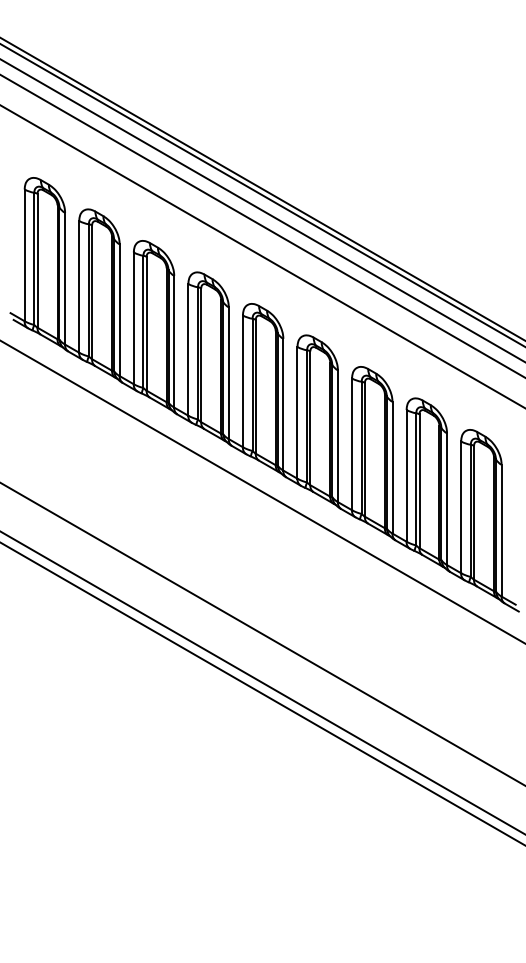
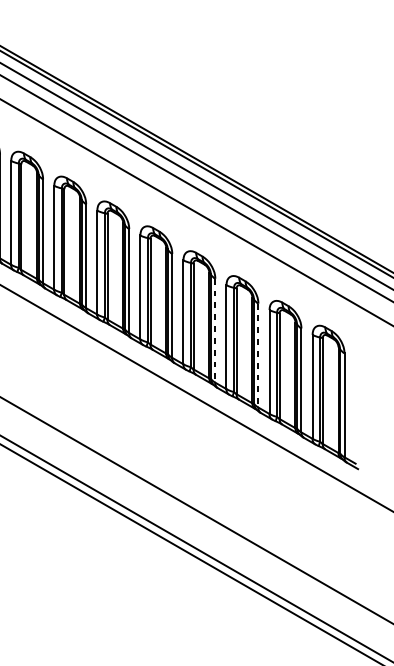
line: (337, 436) -> (215, 330), solid -> dashed
line: (392, 467) -> (258, 355), solid -> dashed

